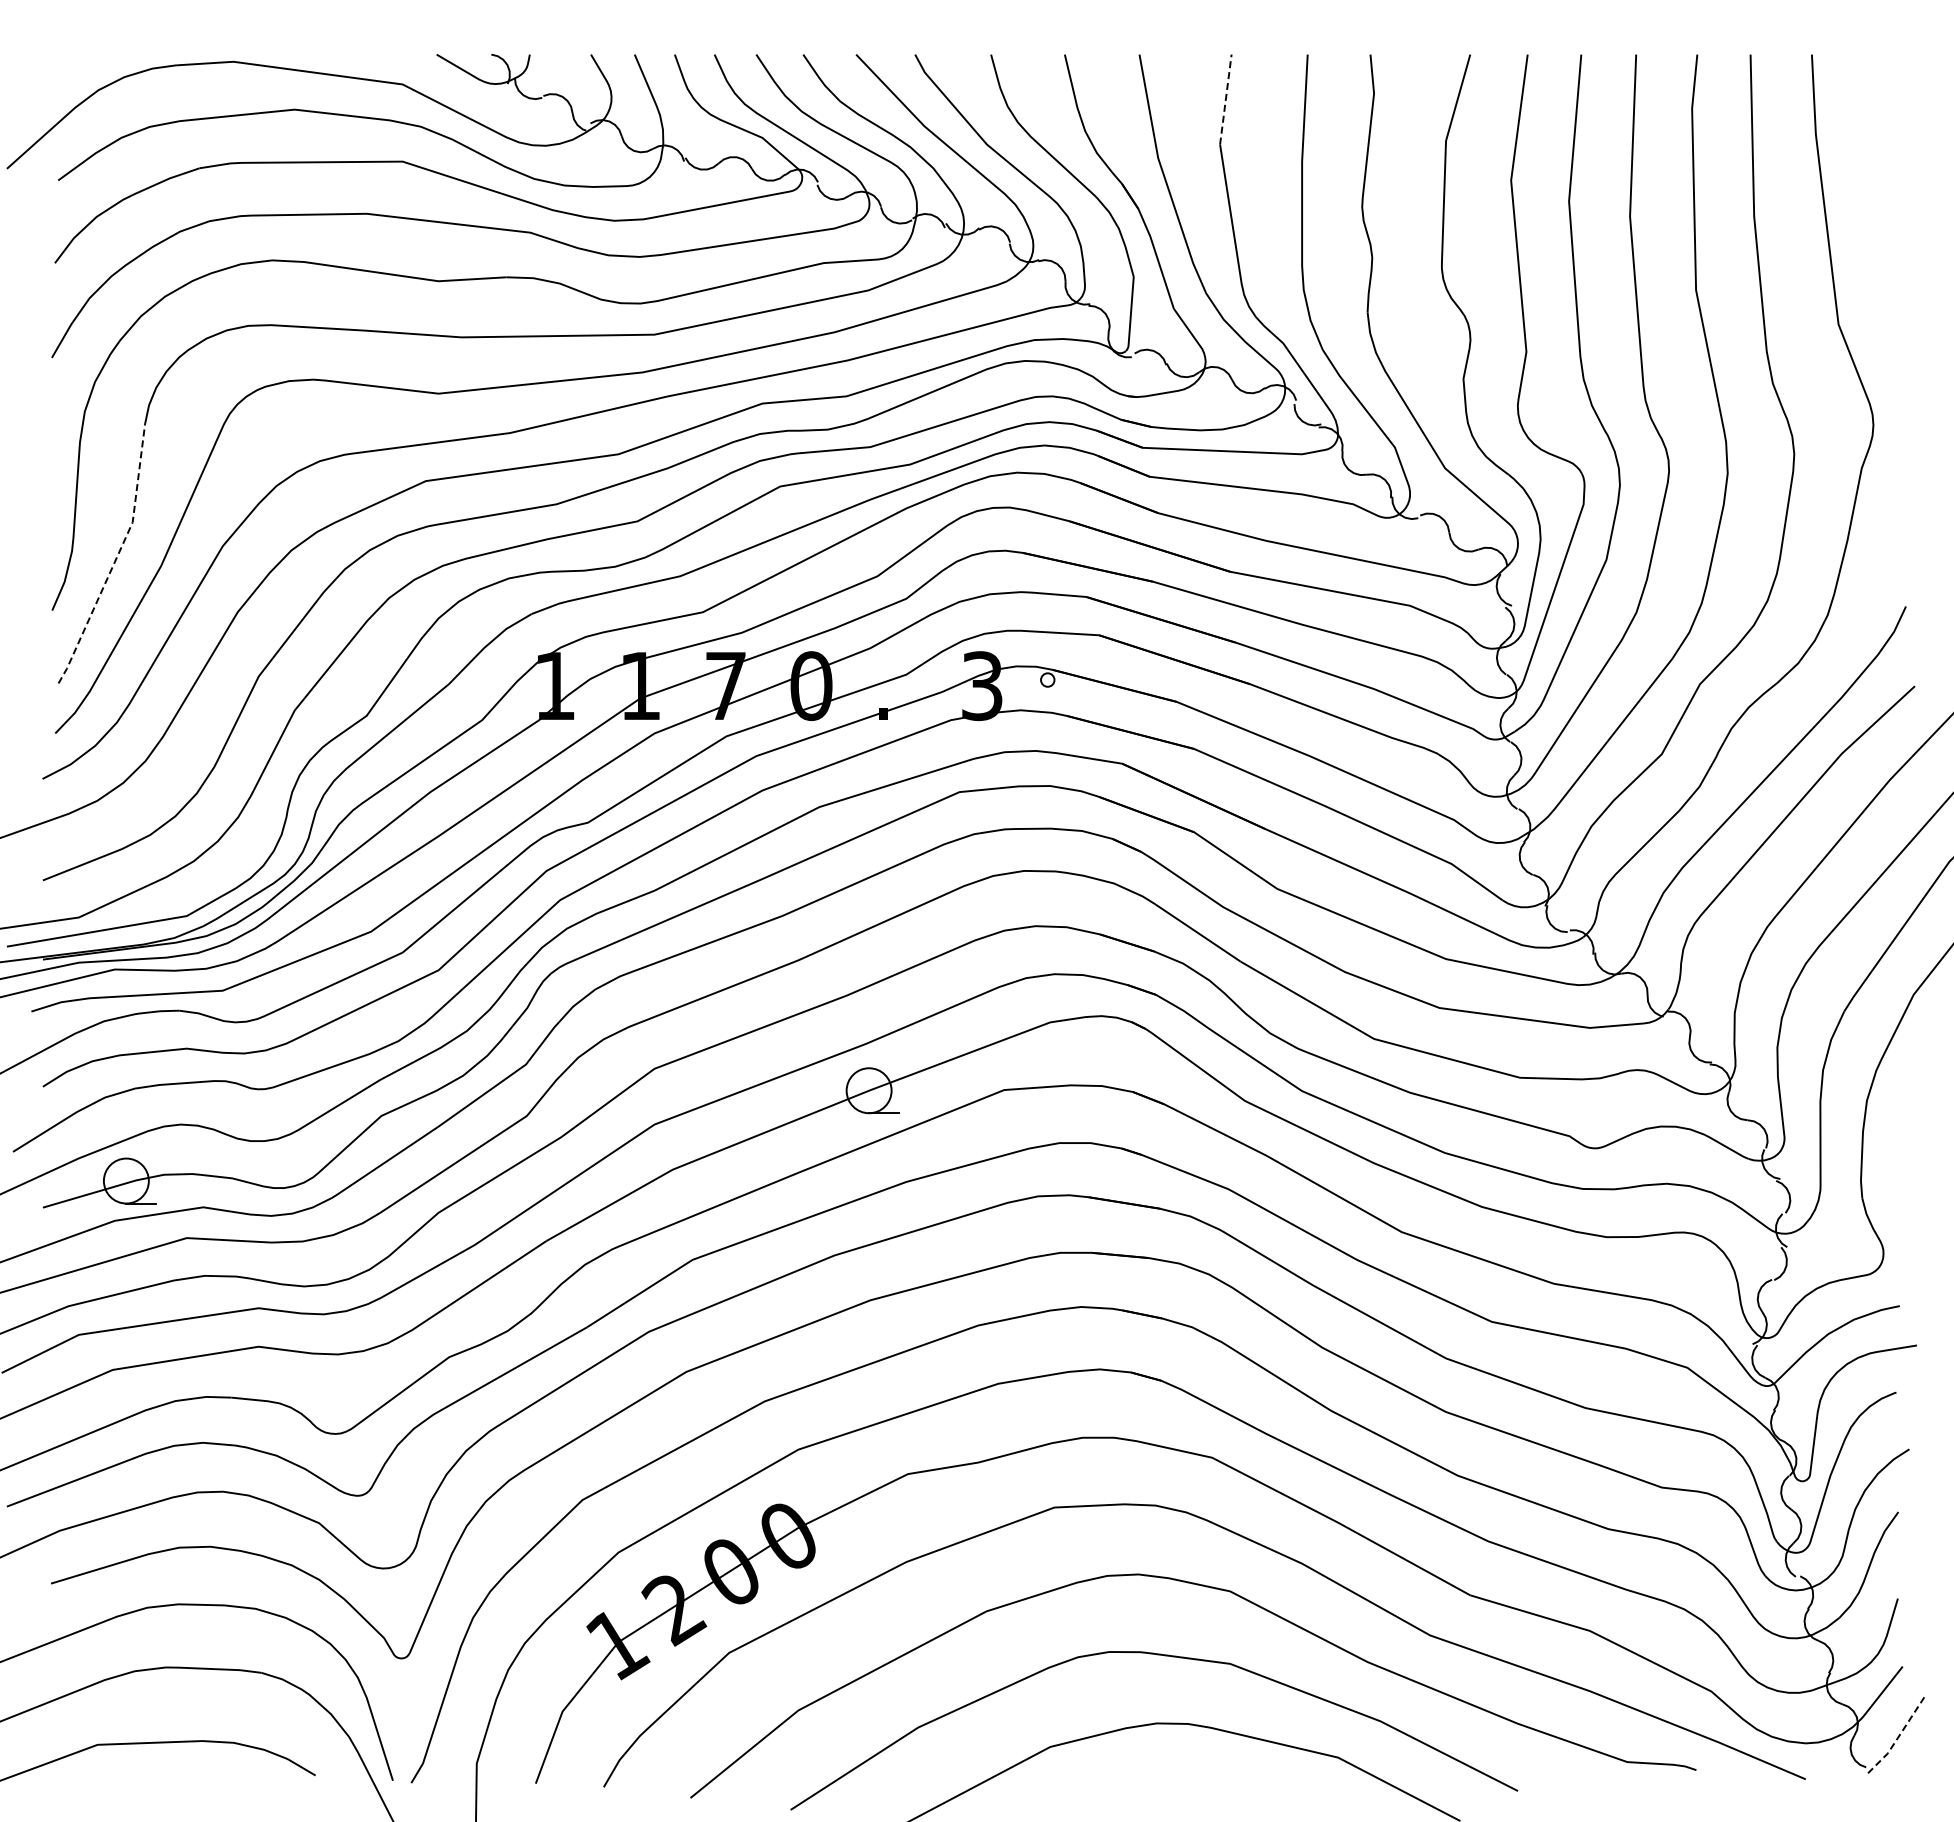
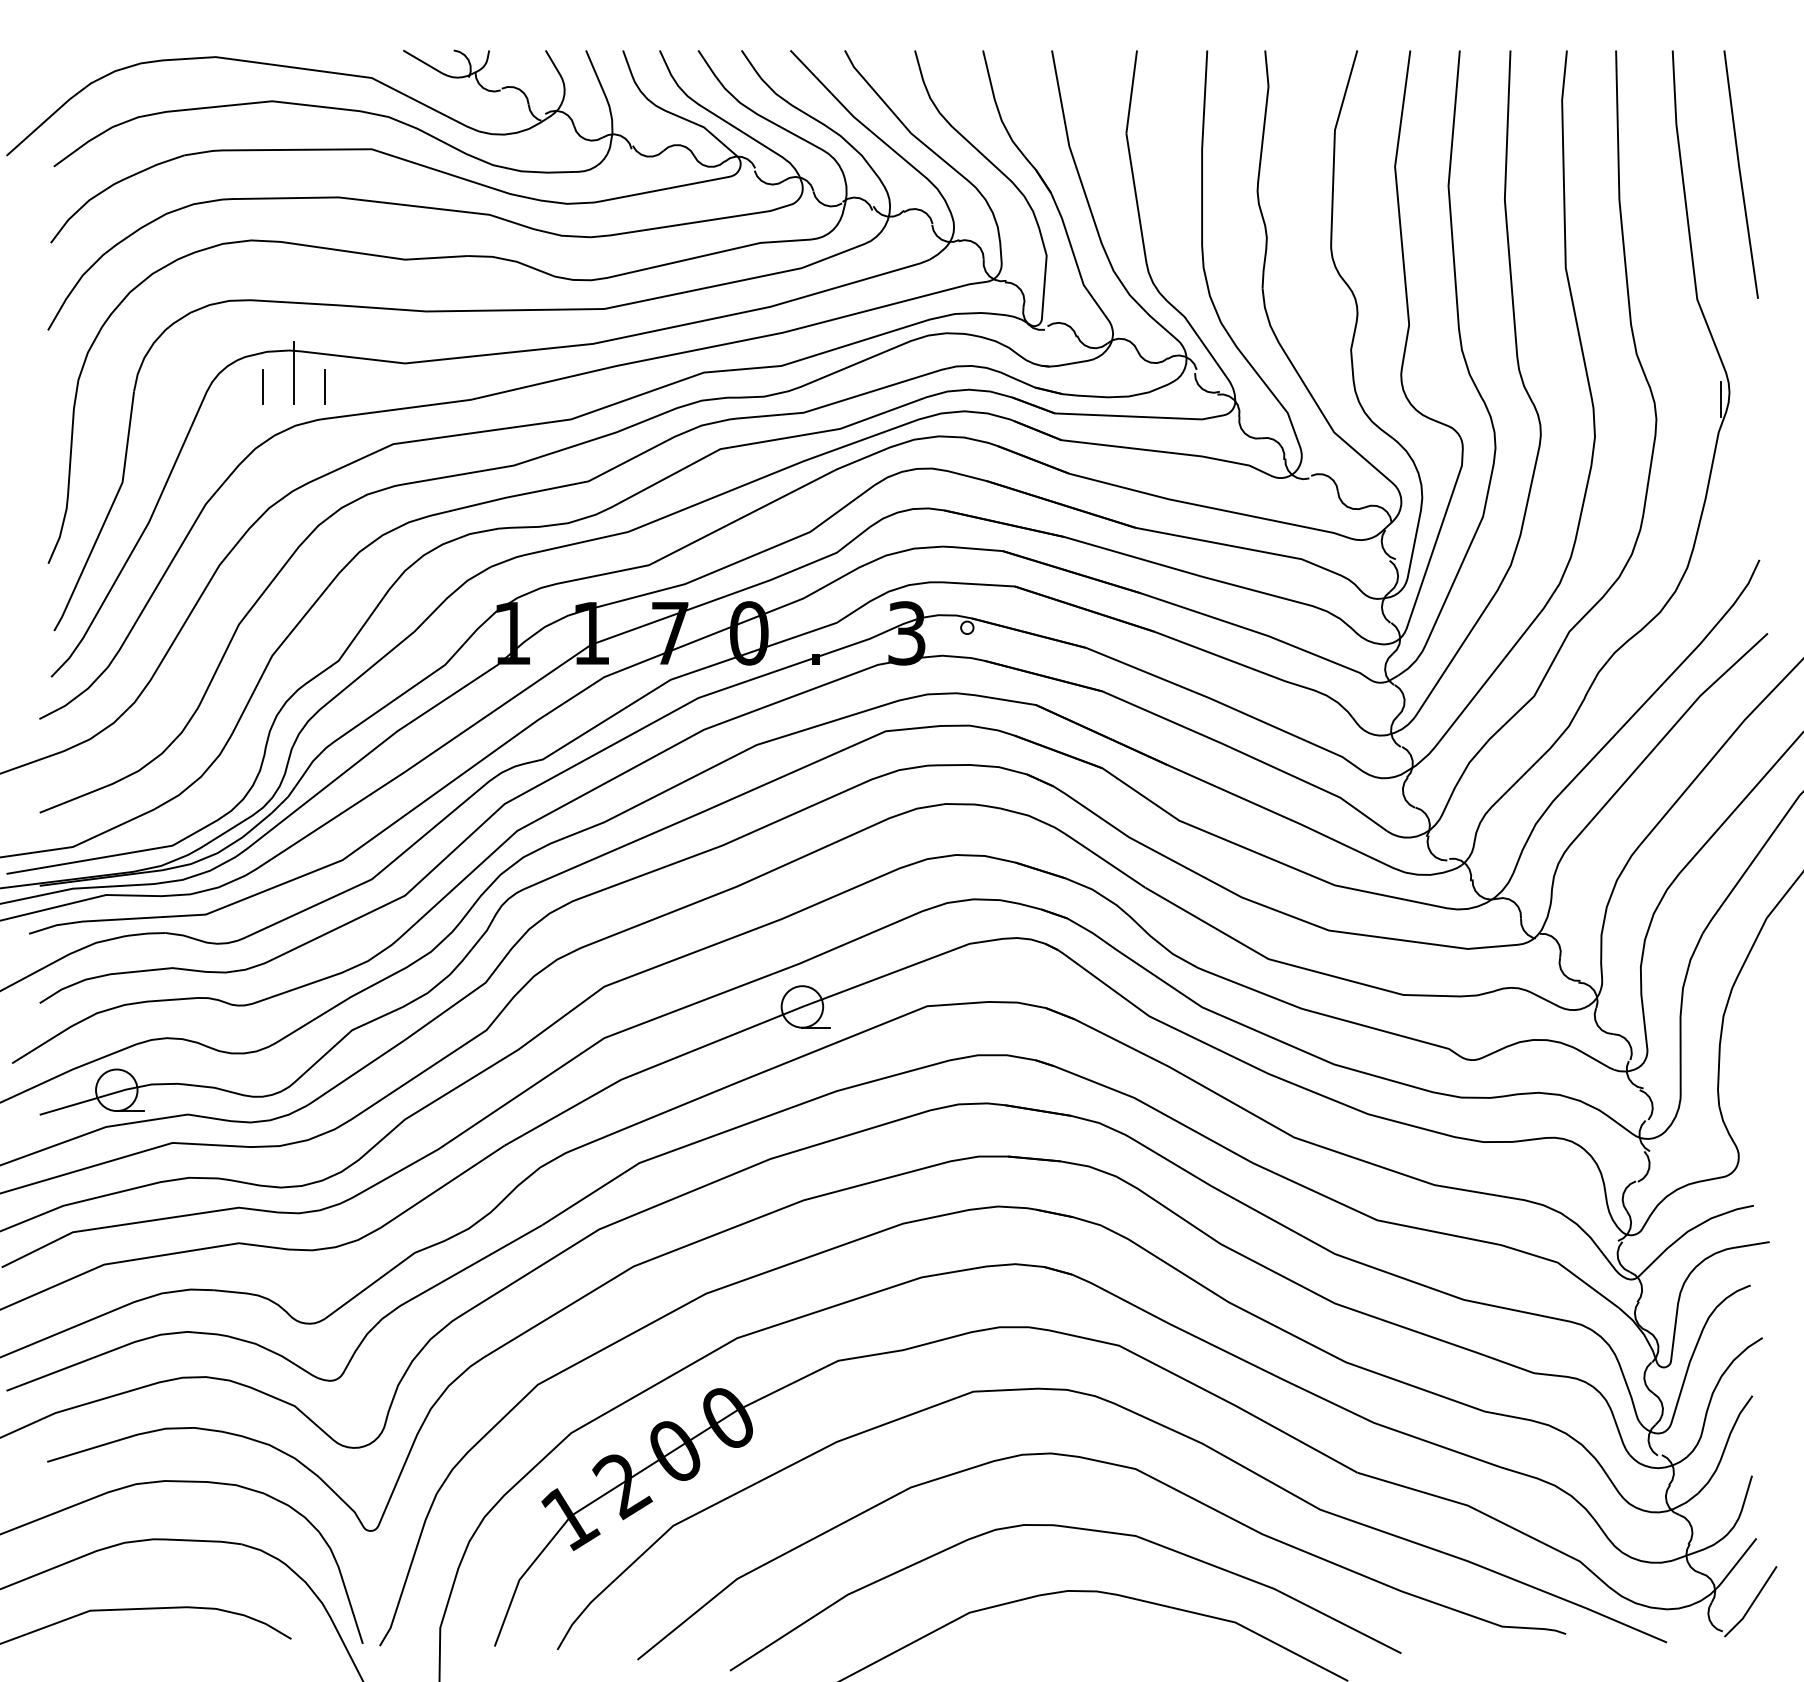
line: (1225, 99) -> (1131, 91), dashed -> solid
line: (1885, 188) -> (1740, 174), added
line: (318, 404) -> (294, 373), added
line: (351, 418) -> (324, 386), added
line: (284, 419) -> (262, 387), added
line: (1864, 432) -> (1721, 399), added
line: (116, 557) -> (107, 514), dashed -> solid
line: (1898, 1736) -> (1752, 1603), dashed -> solid

